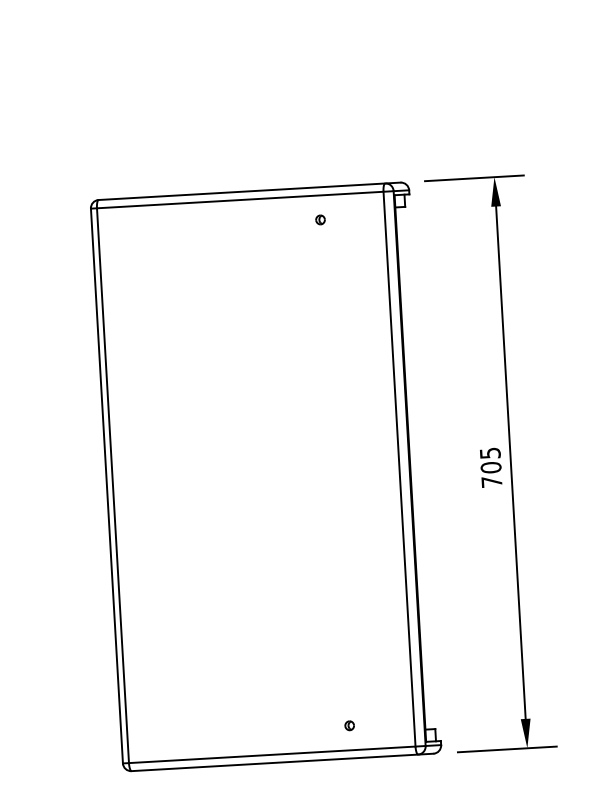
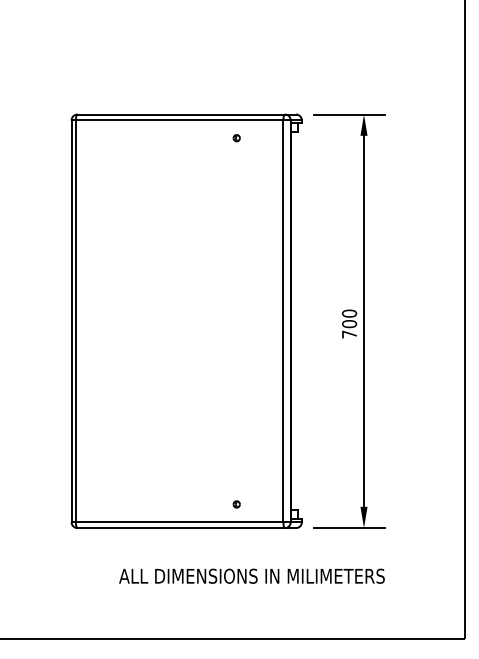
text: (490, 453) -> (349, 313), 705 -> 700

